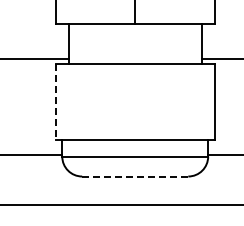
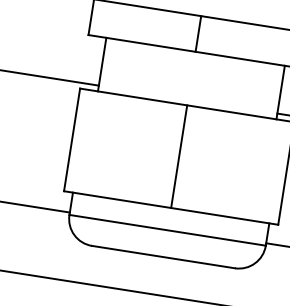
line: (135, 101) -> (179, 156), added
line: (55, 102) -> (71, 140), dashed -> solid
line: (134, 176) -> (162, 256), dashed -> solid

